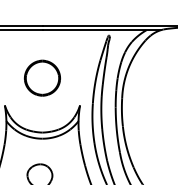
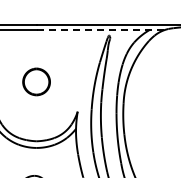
line: (102, 30) -> (102, 30), solid -> dashed
part: (41, 77) -> (35, 81), size x0.7

